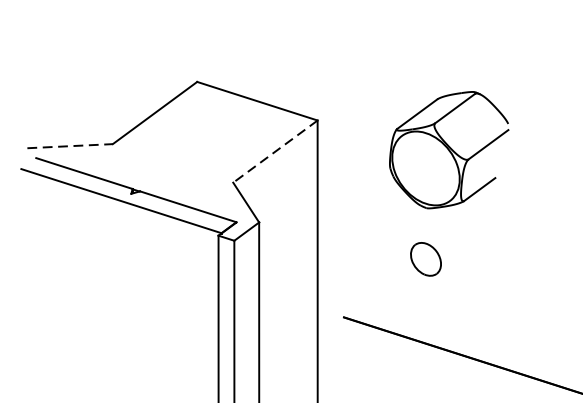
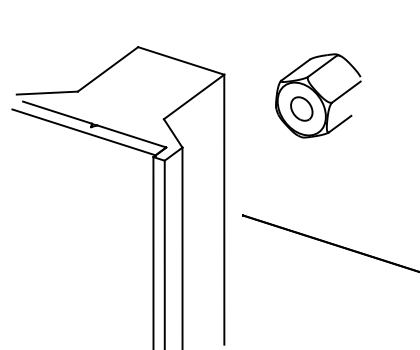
line: (70, 146) -> (47, 93), dashed -> solid
line: (274, 152) -> (193, 97), dashed -> solid
part: (425, 258) -> (301, 108), moved

